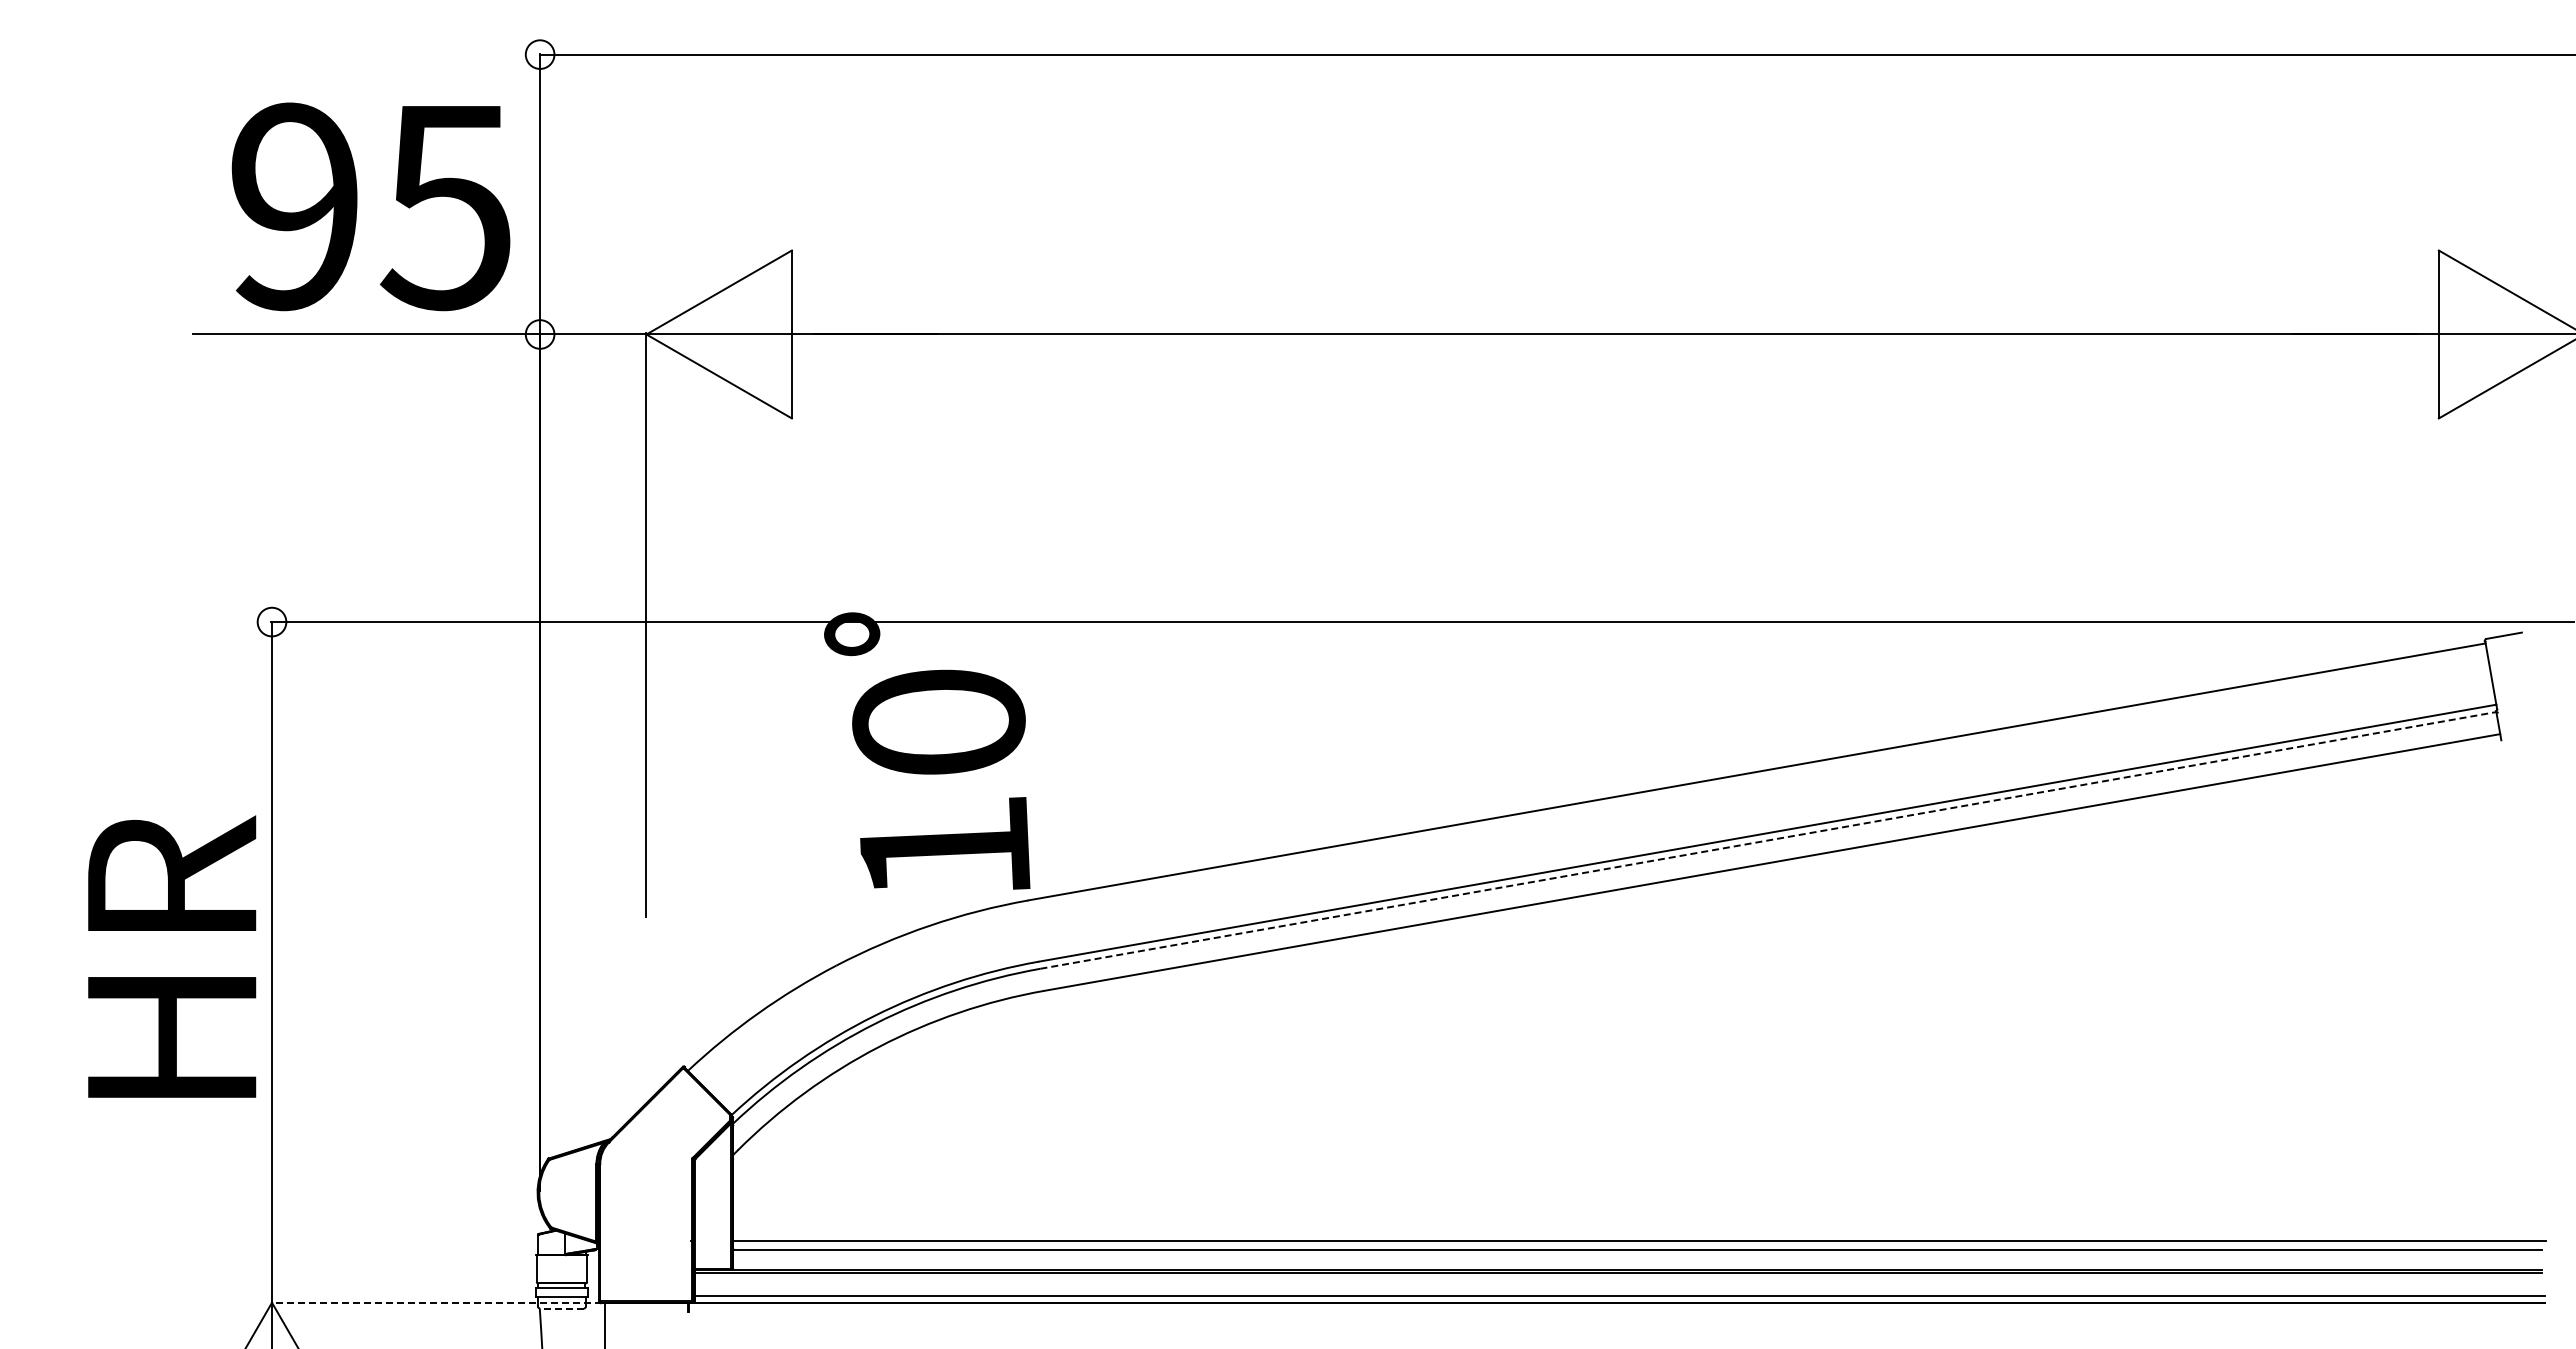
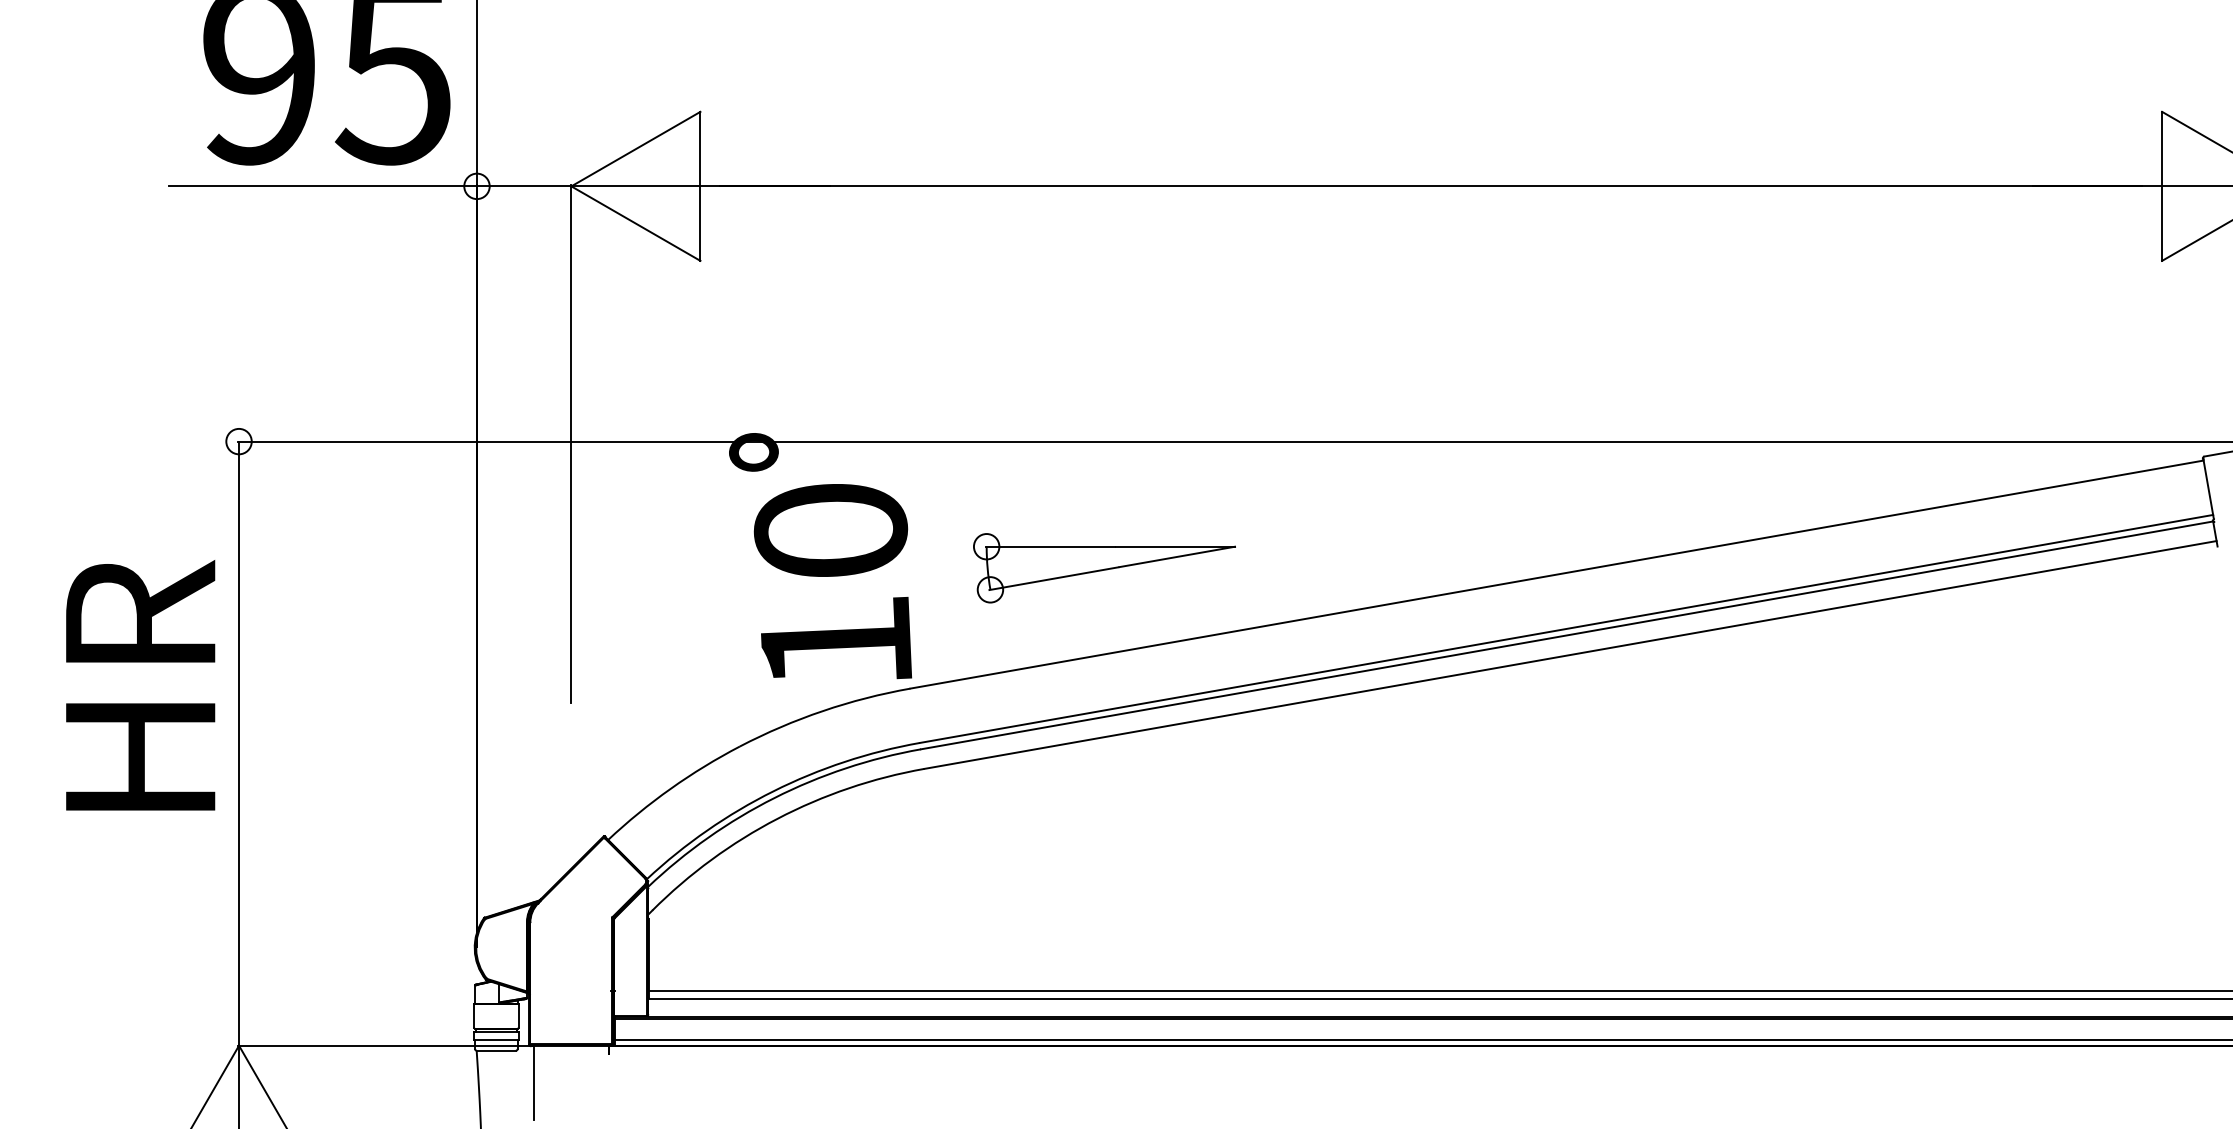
part: (1247, 764) -> (1104, 568), added
line: (1768, 840) -> (1567, 635), dashed -> solid
text: (172, 956) -> (140, 685), moved
line: (435, 1302) -> (384, 1045), dashed -> solid
line: (561, 1308) -> (495, 1050), dashed -> solid

